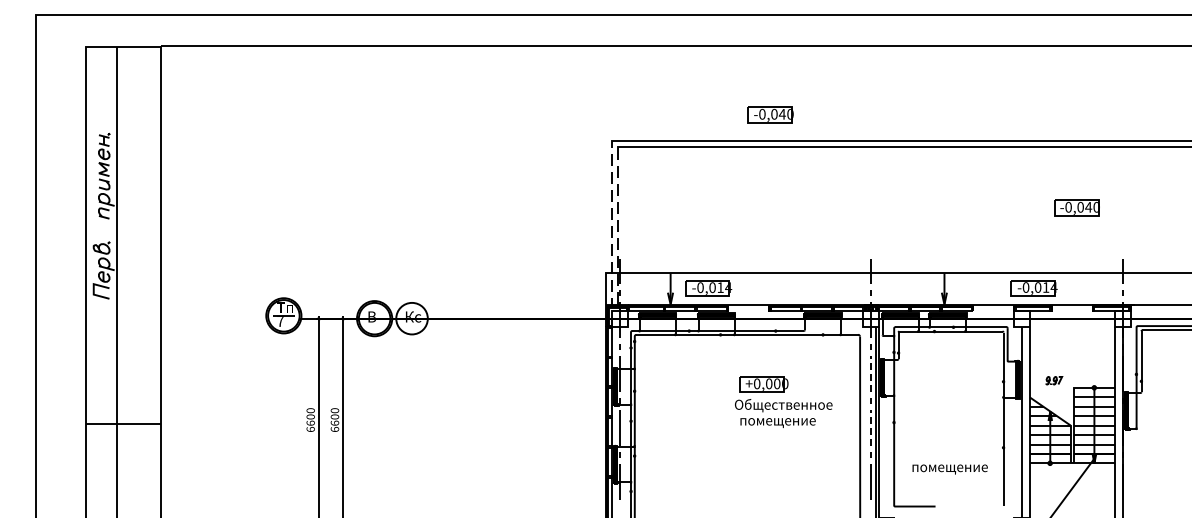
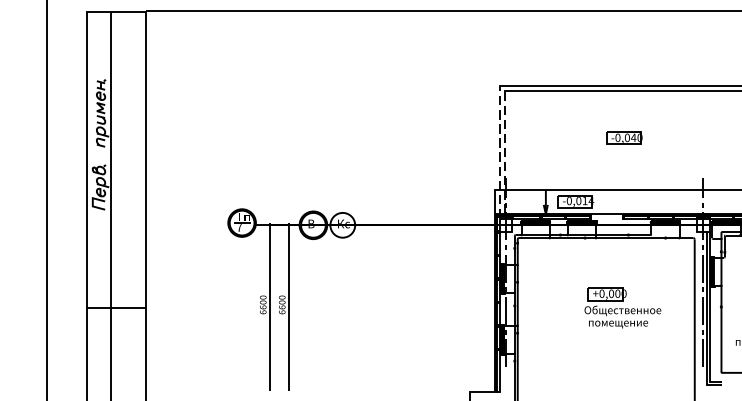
part: (770, 114) -> (624, 138), moved
line: (871, 373) -> (703, 268), dashed -> solid
part: (783, 401) -> (622, 307), moved
line: (871, 427) -> (703, 310), dashed -> solid

